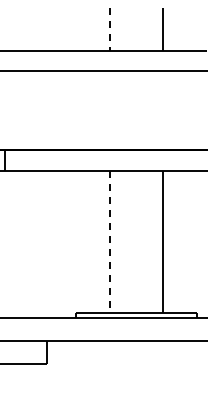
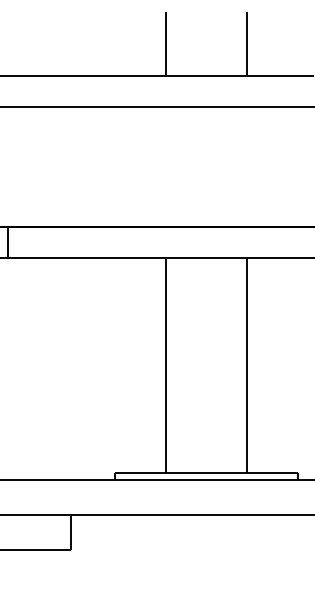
line: (109, 29) -> (165, 44), dashed -> solid
line: (109, 242) -> (165, 366), dashed -> solid

